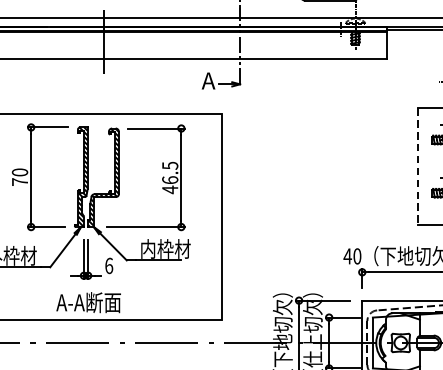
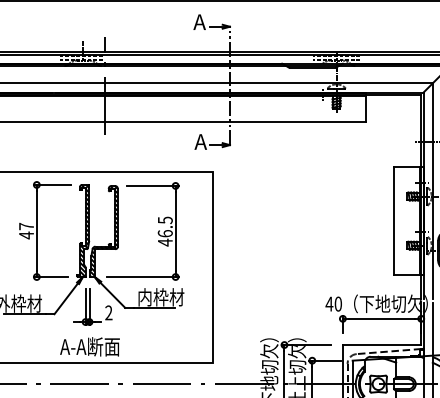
line: (418, 166) -> (394, 221), dashed -> solid
text: (19, 176) -> (26, 230), 70 -> 47
text: (108, 265) -> (108, 312), 6 -> 2

